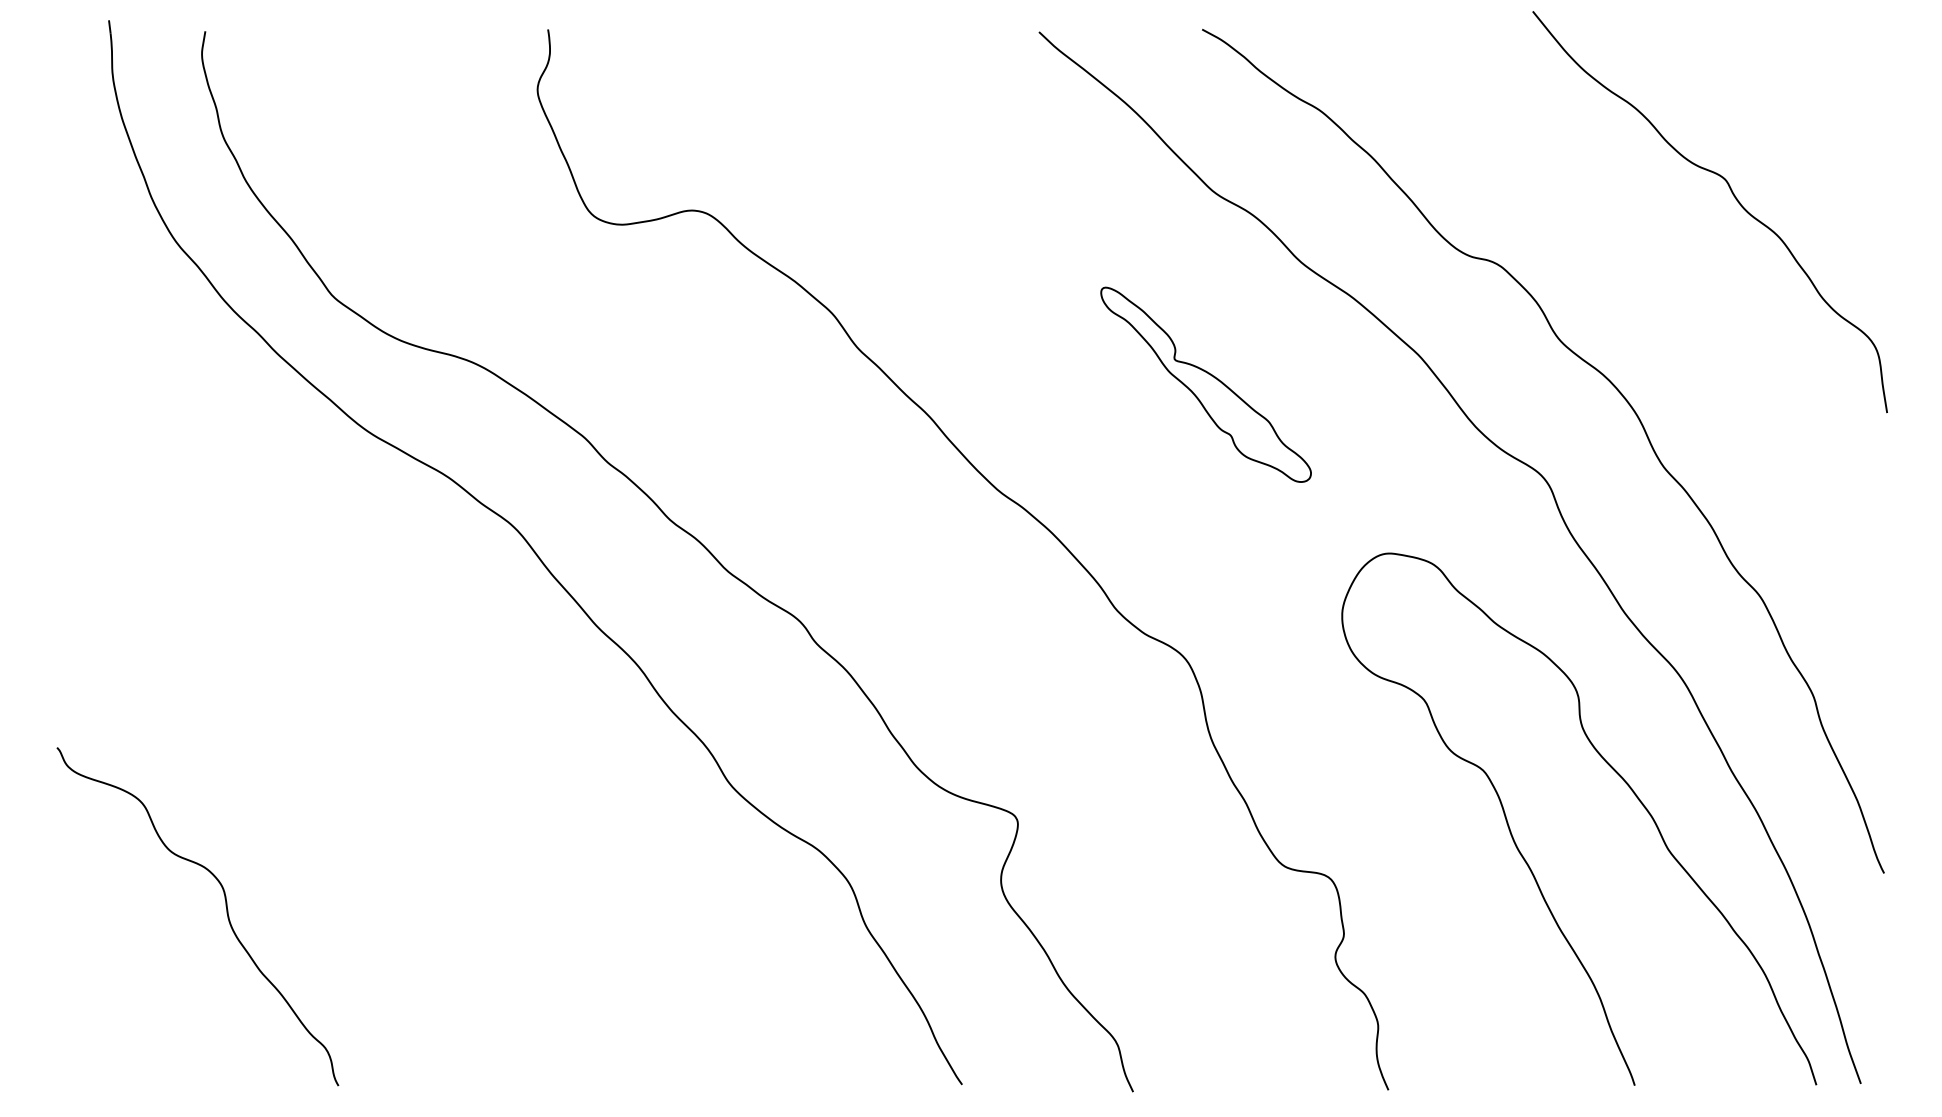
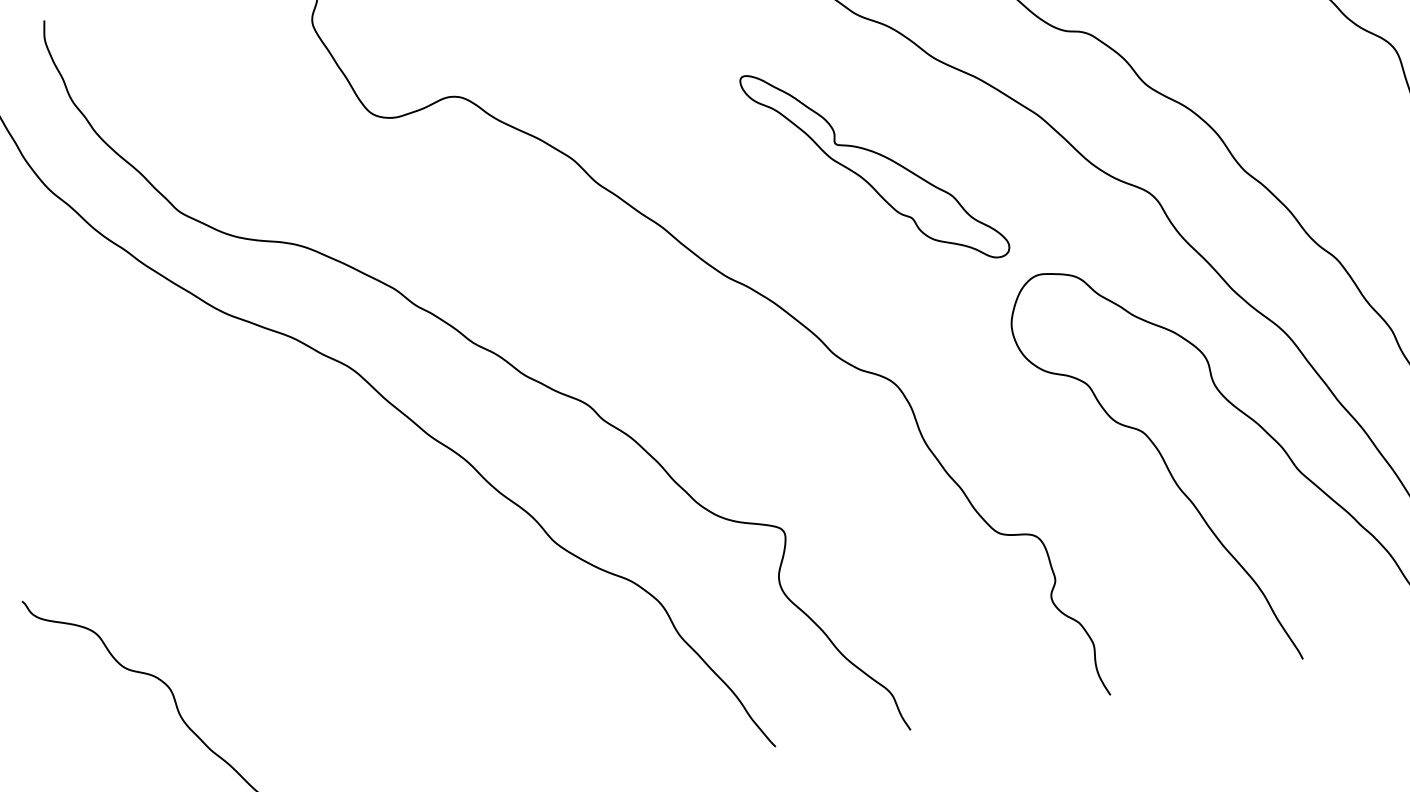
part: (1205, 384) -> (874, 166), size x1.43

